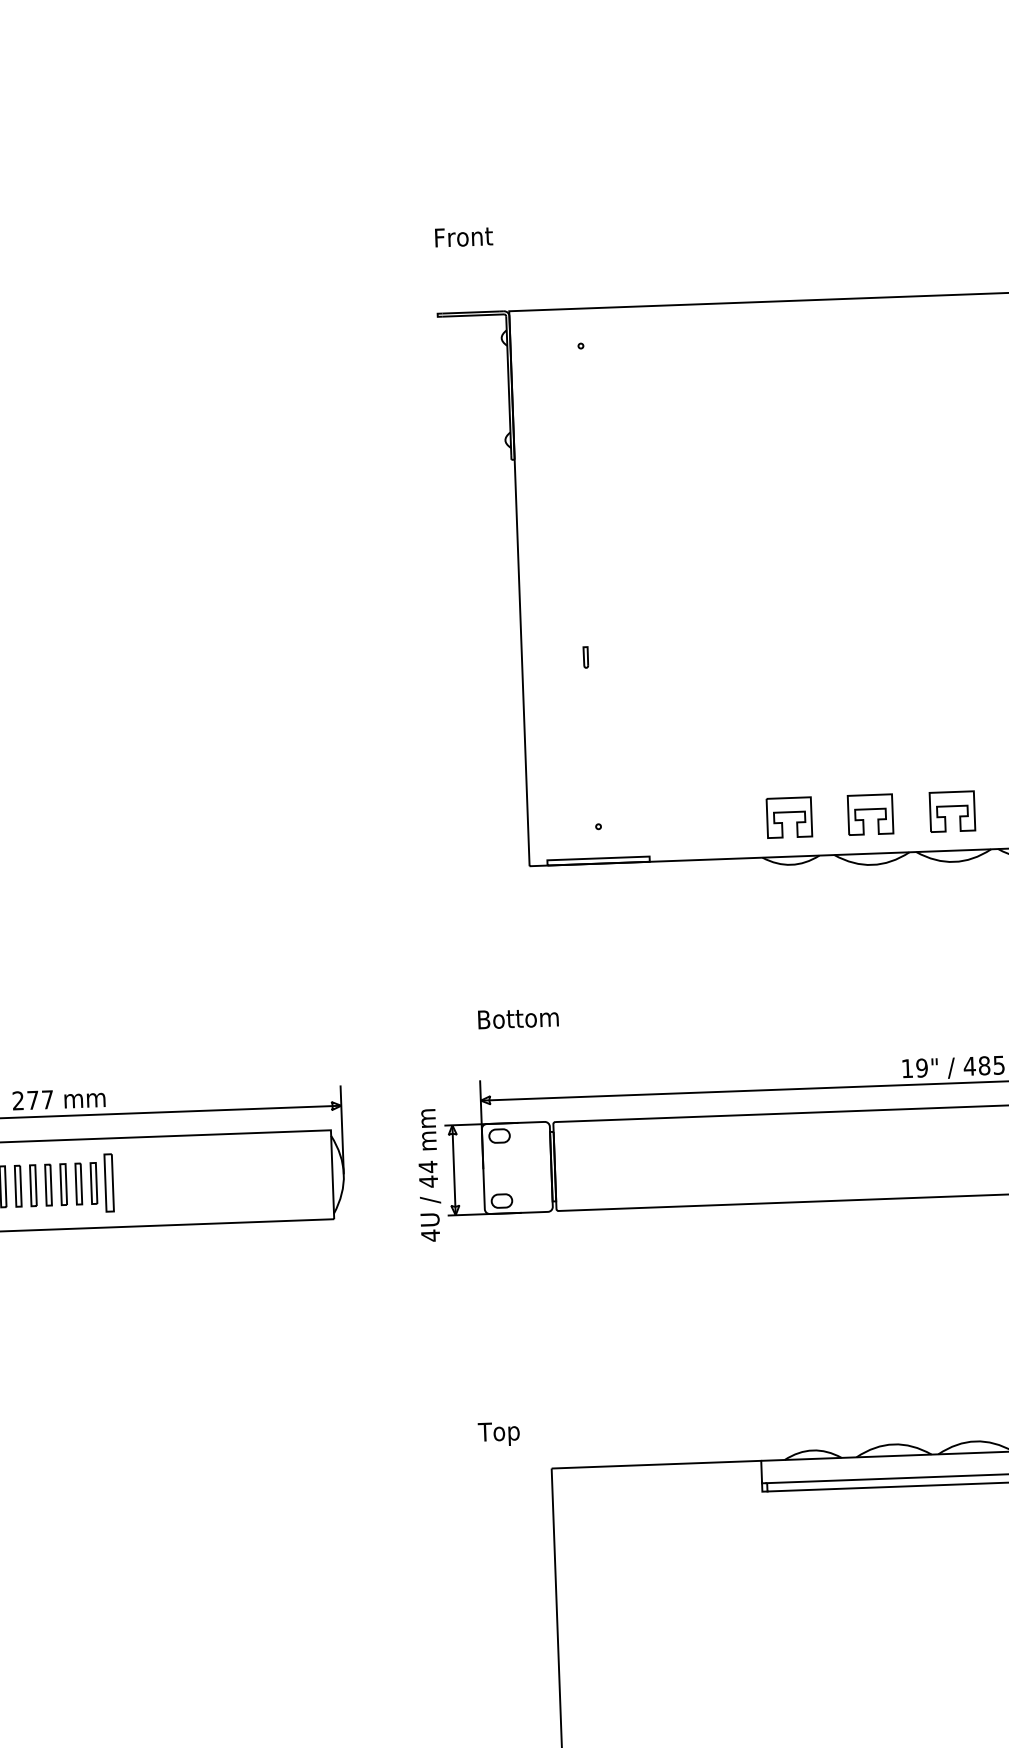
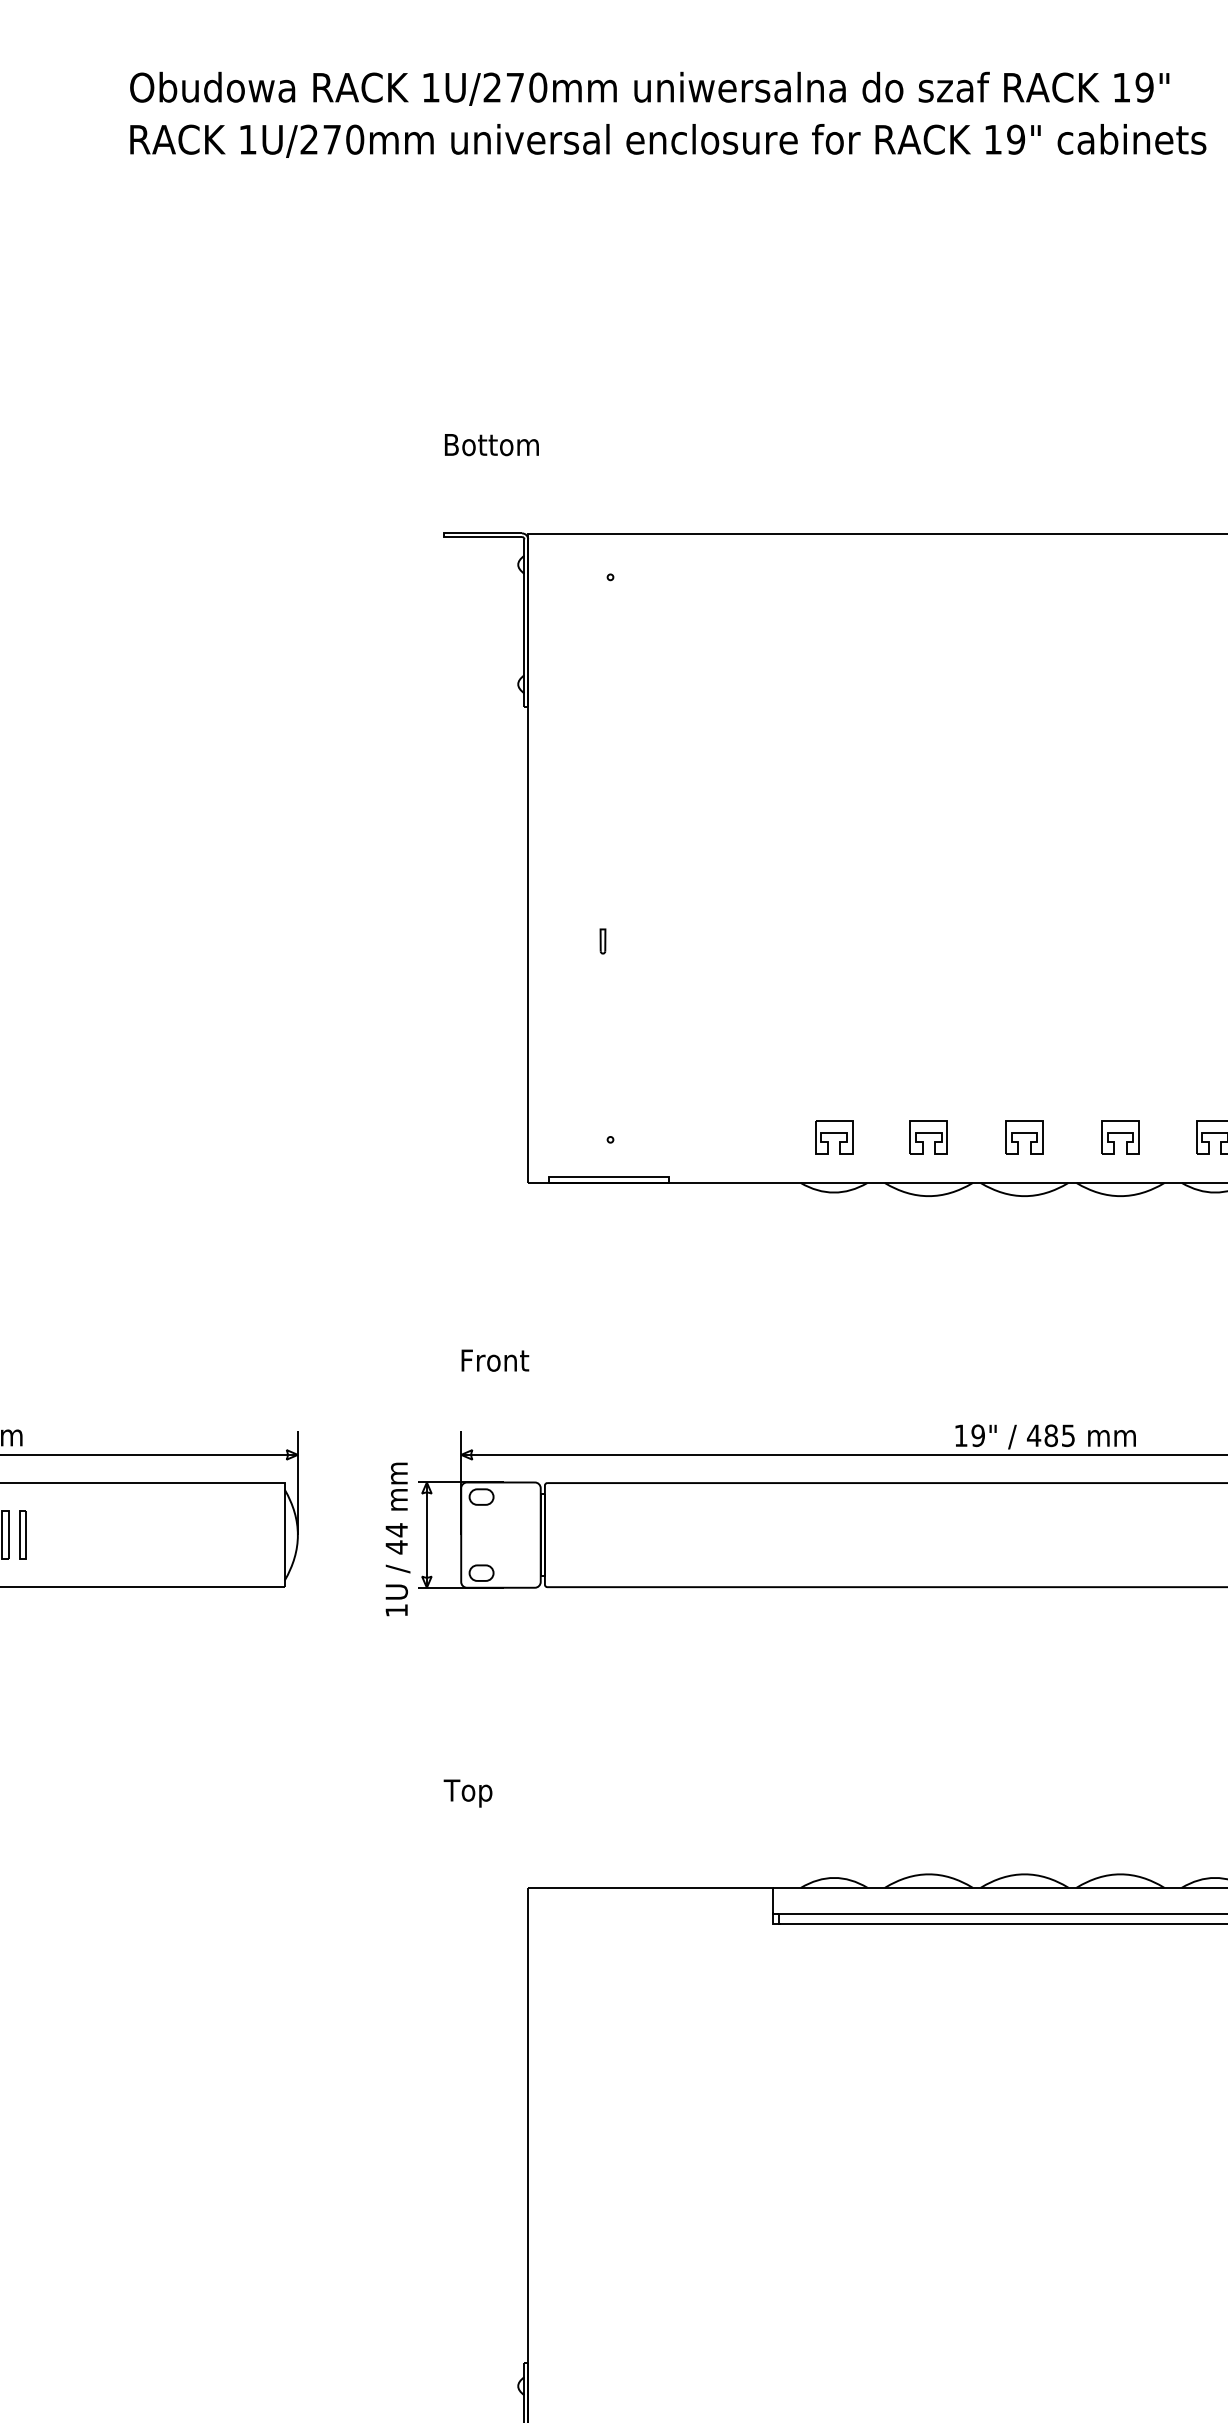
text: (475, 237) -> (492, 445), Front -> Bottom
part: (952, 811) -> (1024, 1137), size x0.71
part: (870, 814) -> (928, 1137), size x0.71
part: (789, 817) -> (834, 1137), size x0.71
text: (519, 1018) -> (509, 1360), Bottom -> Front
part: (108, 1182) -> (22, 1534), size x0.71
text: (430, 1235) -> (396, 1610), 4U -> 1U
text: (498, 1434) -> (467, 1793), moved

